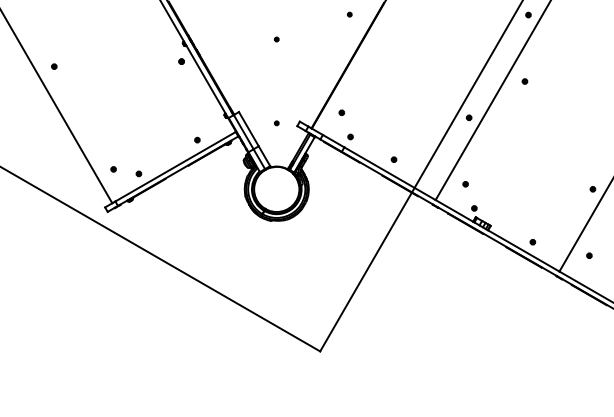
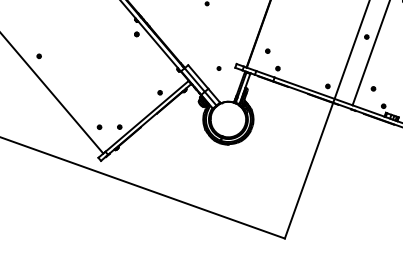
part: (393, 159) -> (327, 86), moved

